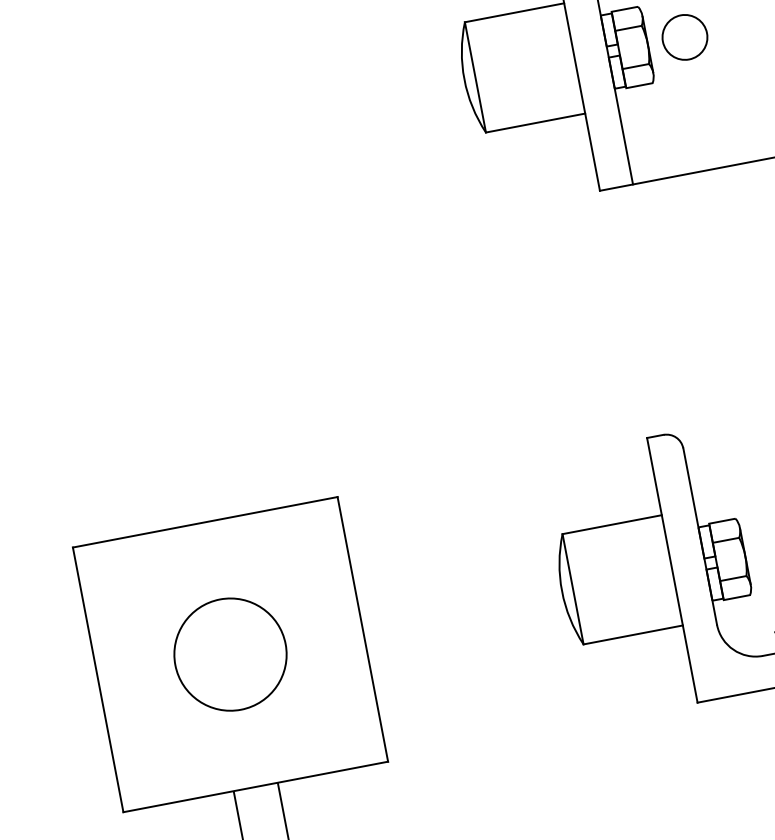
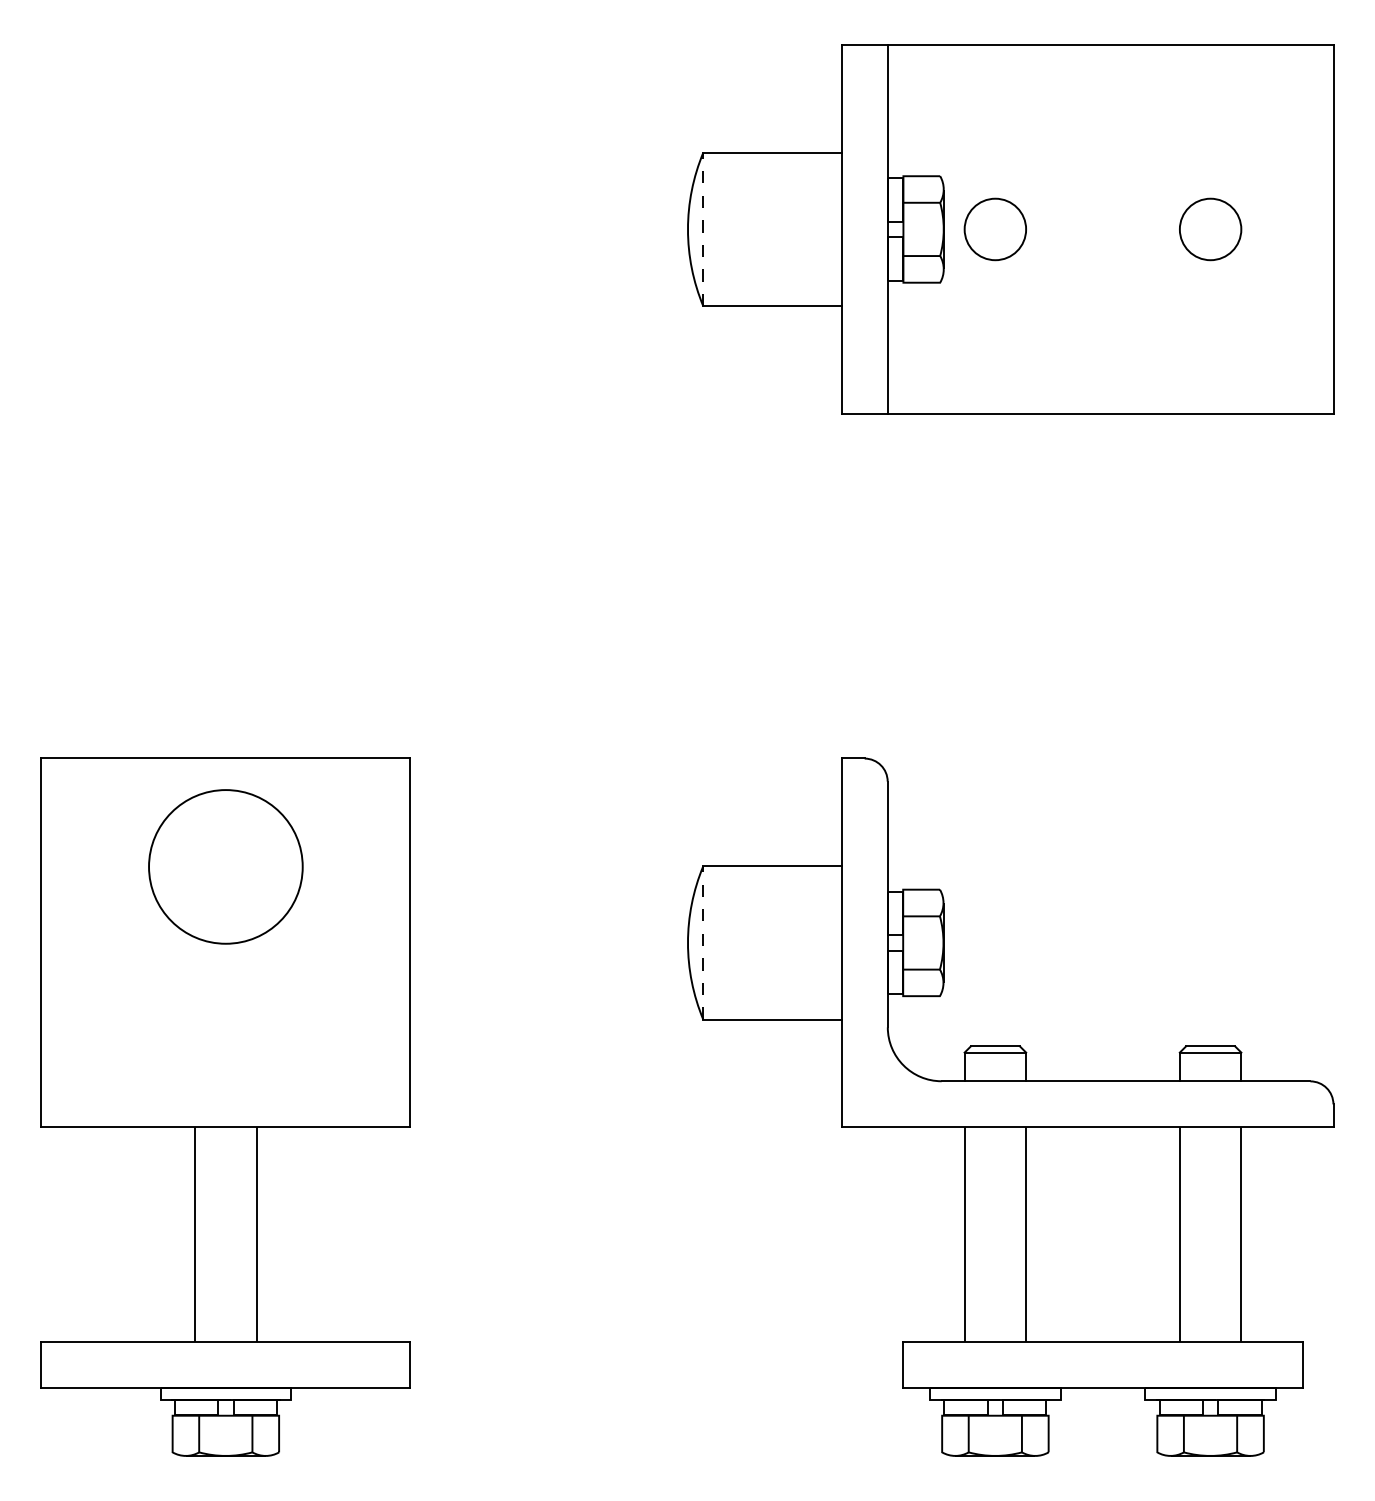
line: (475, 77) -> (703, 229), solid -> dashed
line: (573, 588) -> (703, 942), solid -> dashed
circle: (230, 654) -> (225, 866), moved

